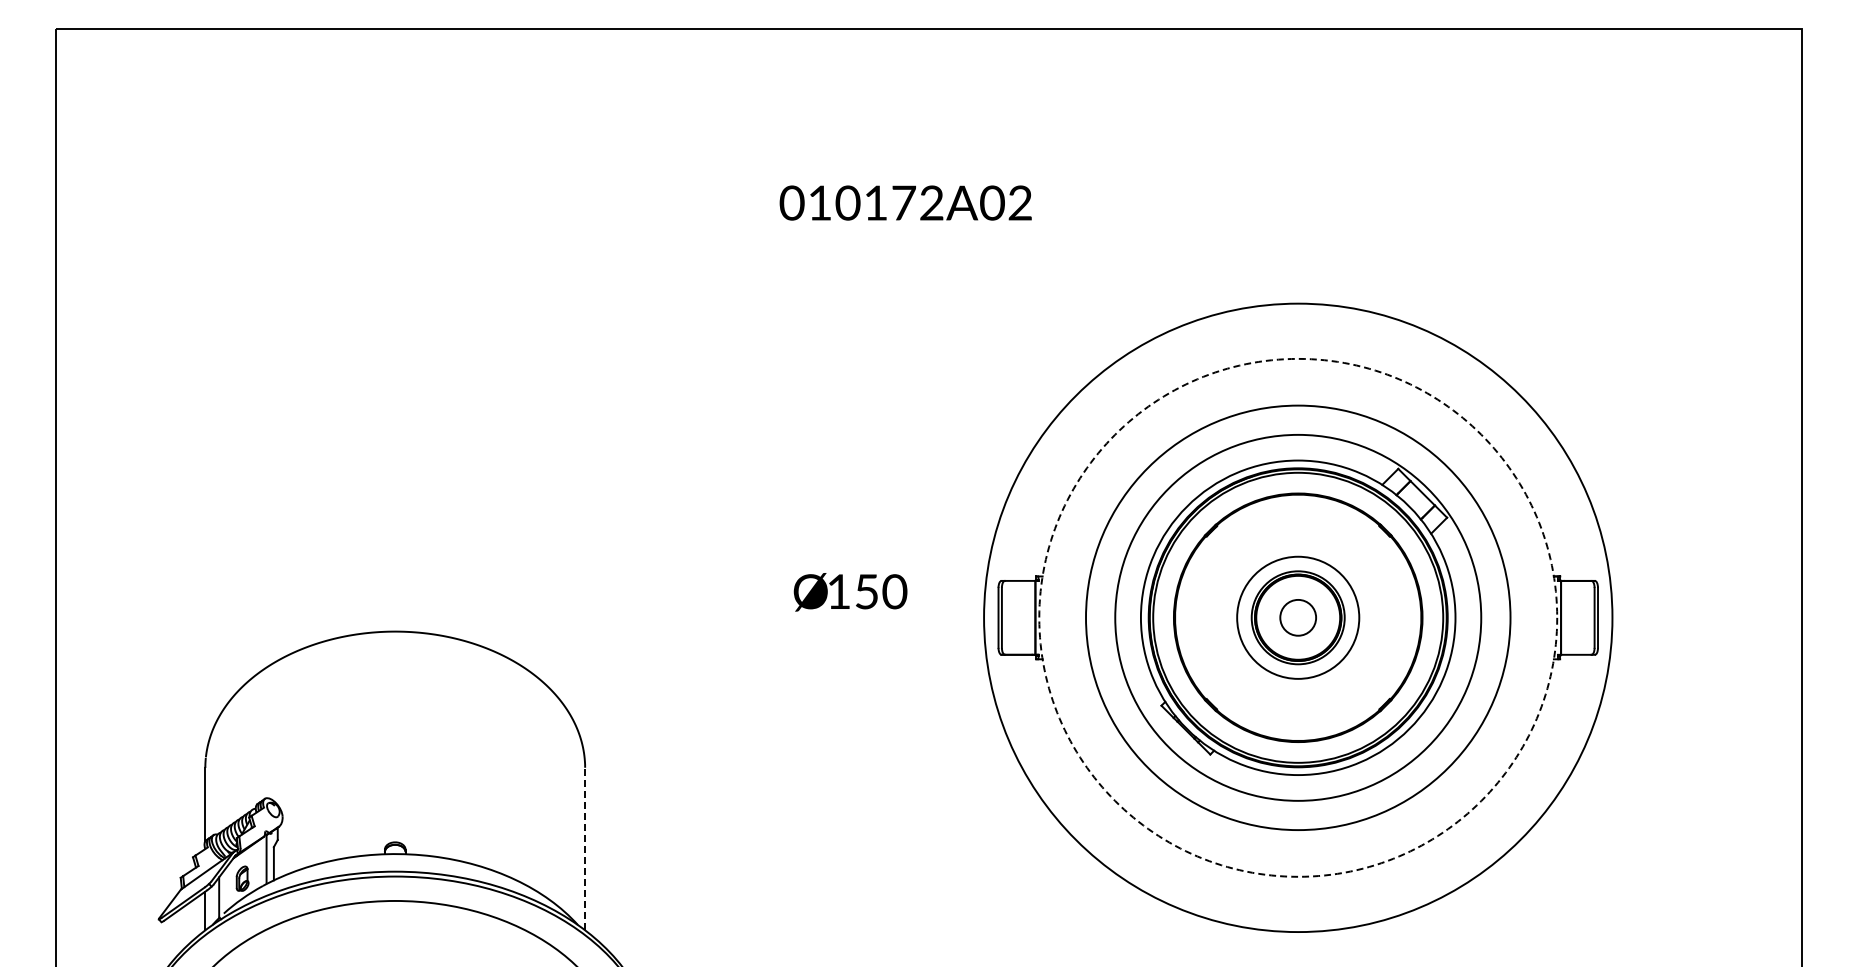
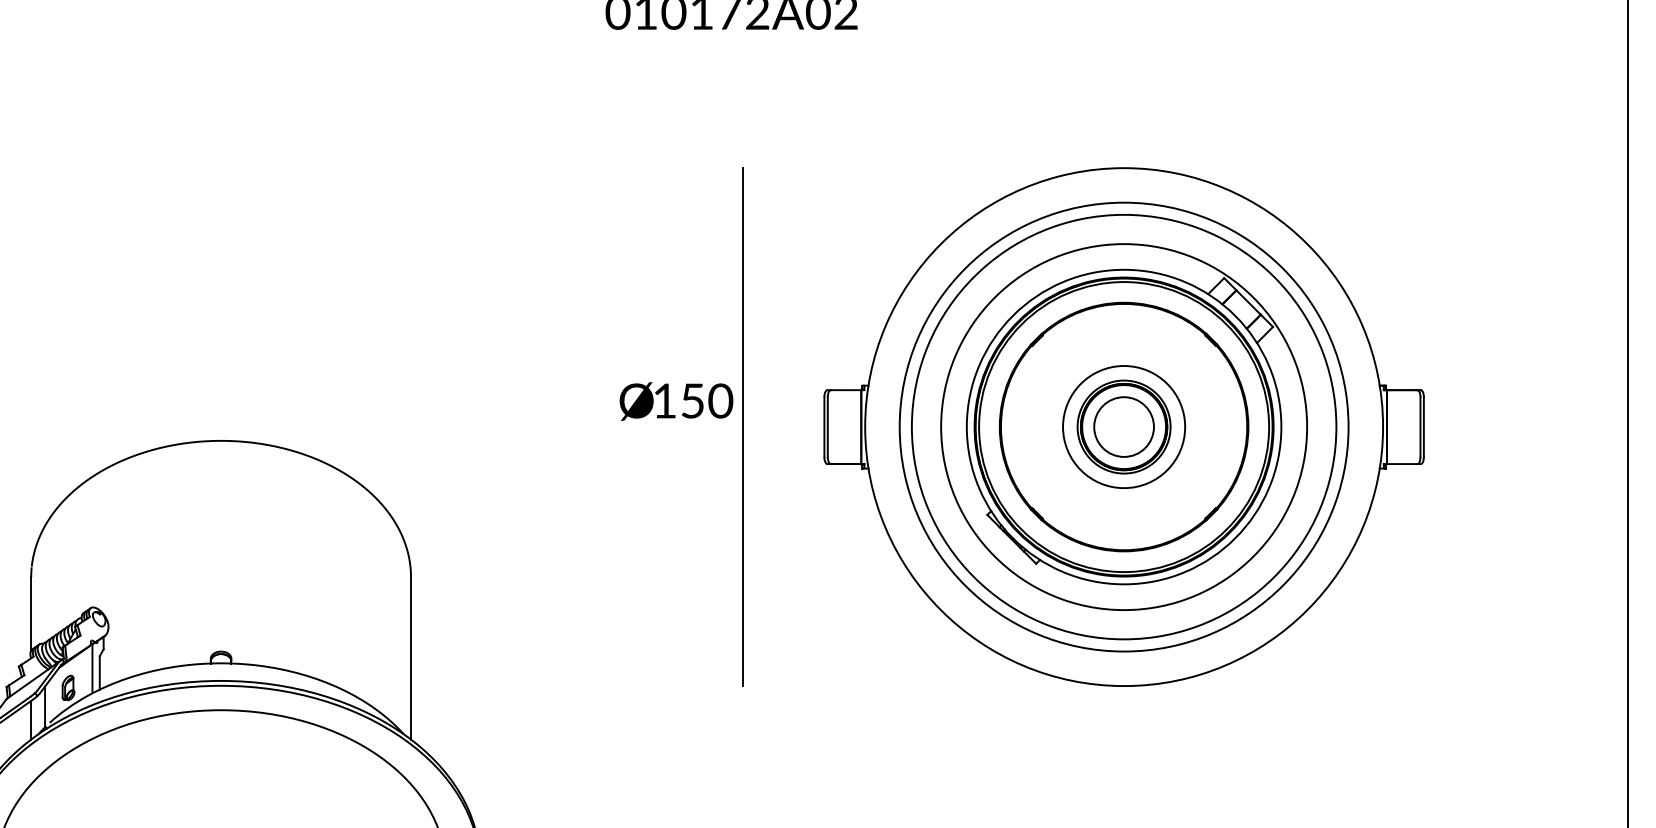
line: (916, 617) -> (742, 426), added
circle: (1297, 617) -> (1123, 426), size x0.71
circle: (1298, 617) -> (1124, 426), dashed -> solid
circle: (1298, 617) -> (1124, 426), size x1.67
line: (585, 848) -> (411, 657), dashed -> solid

